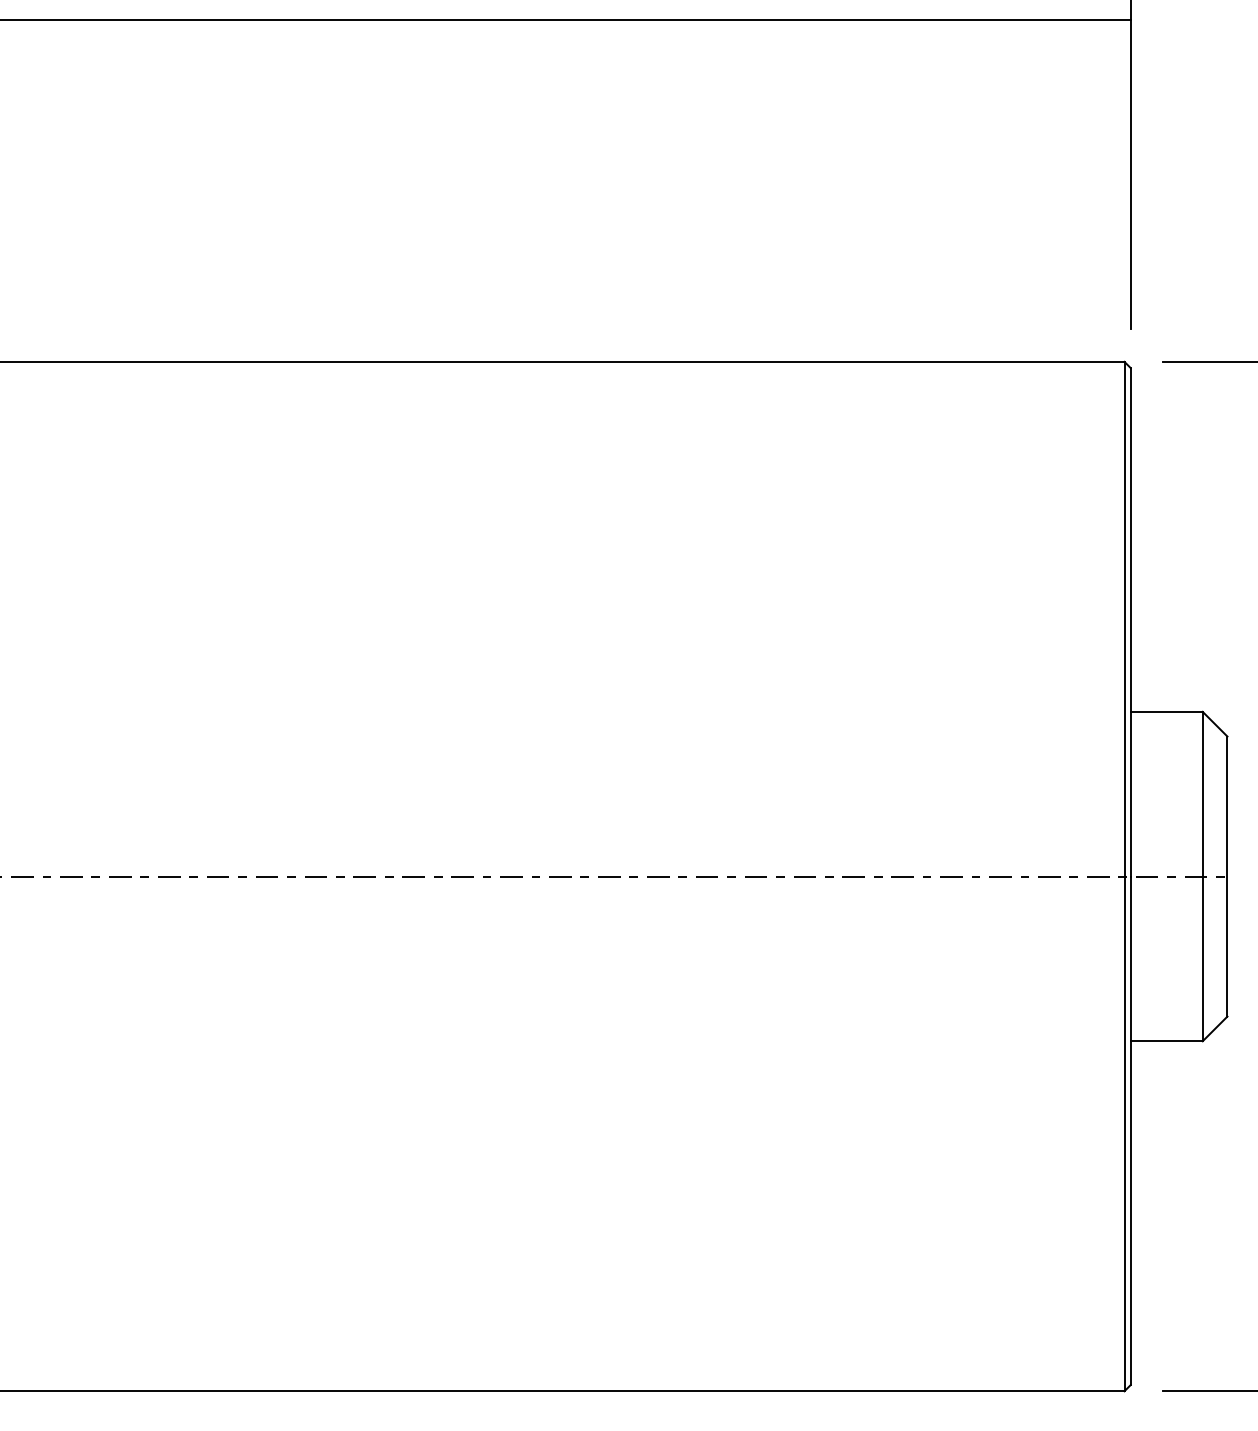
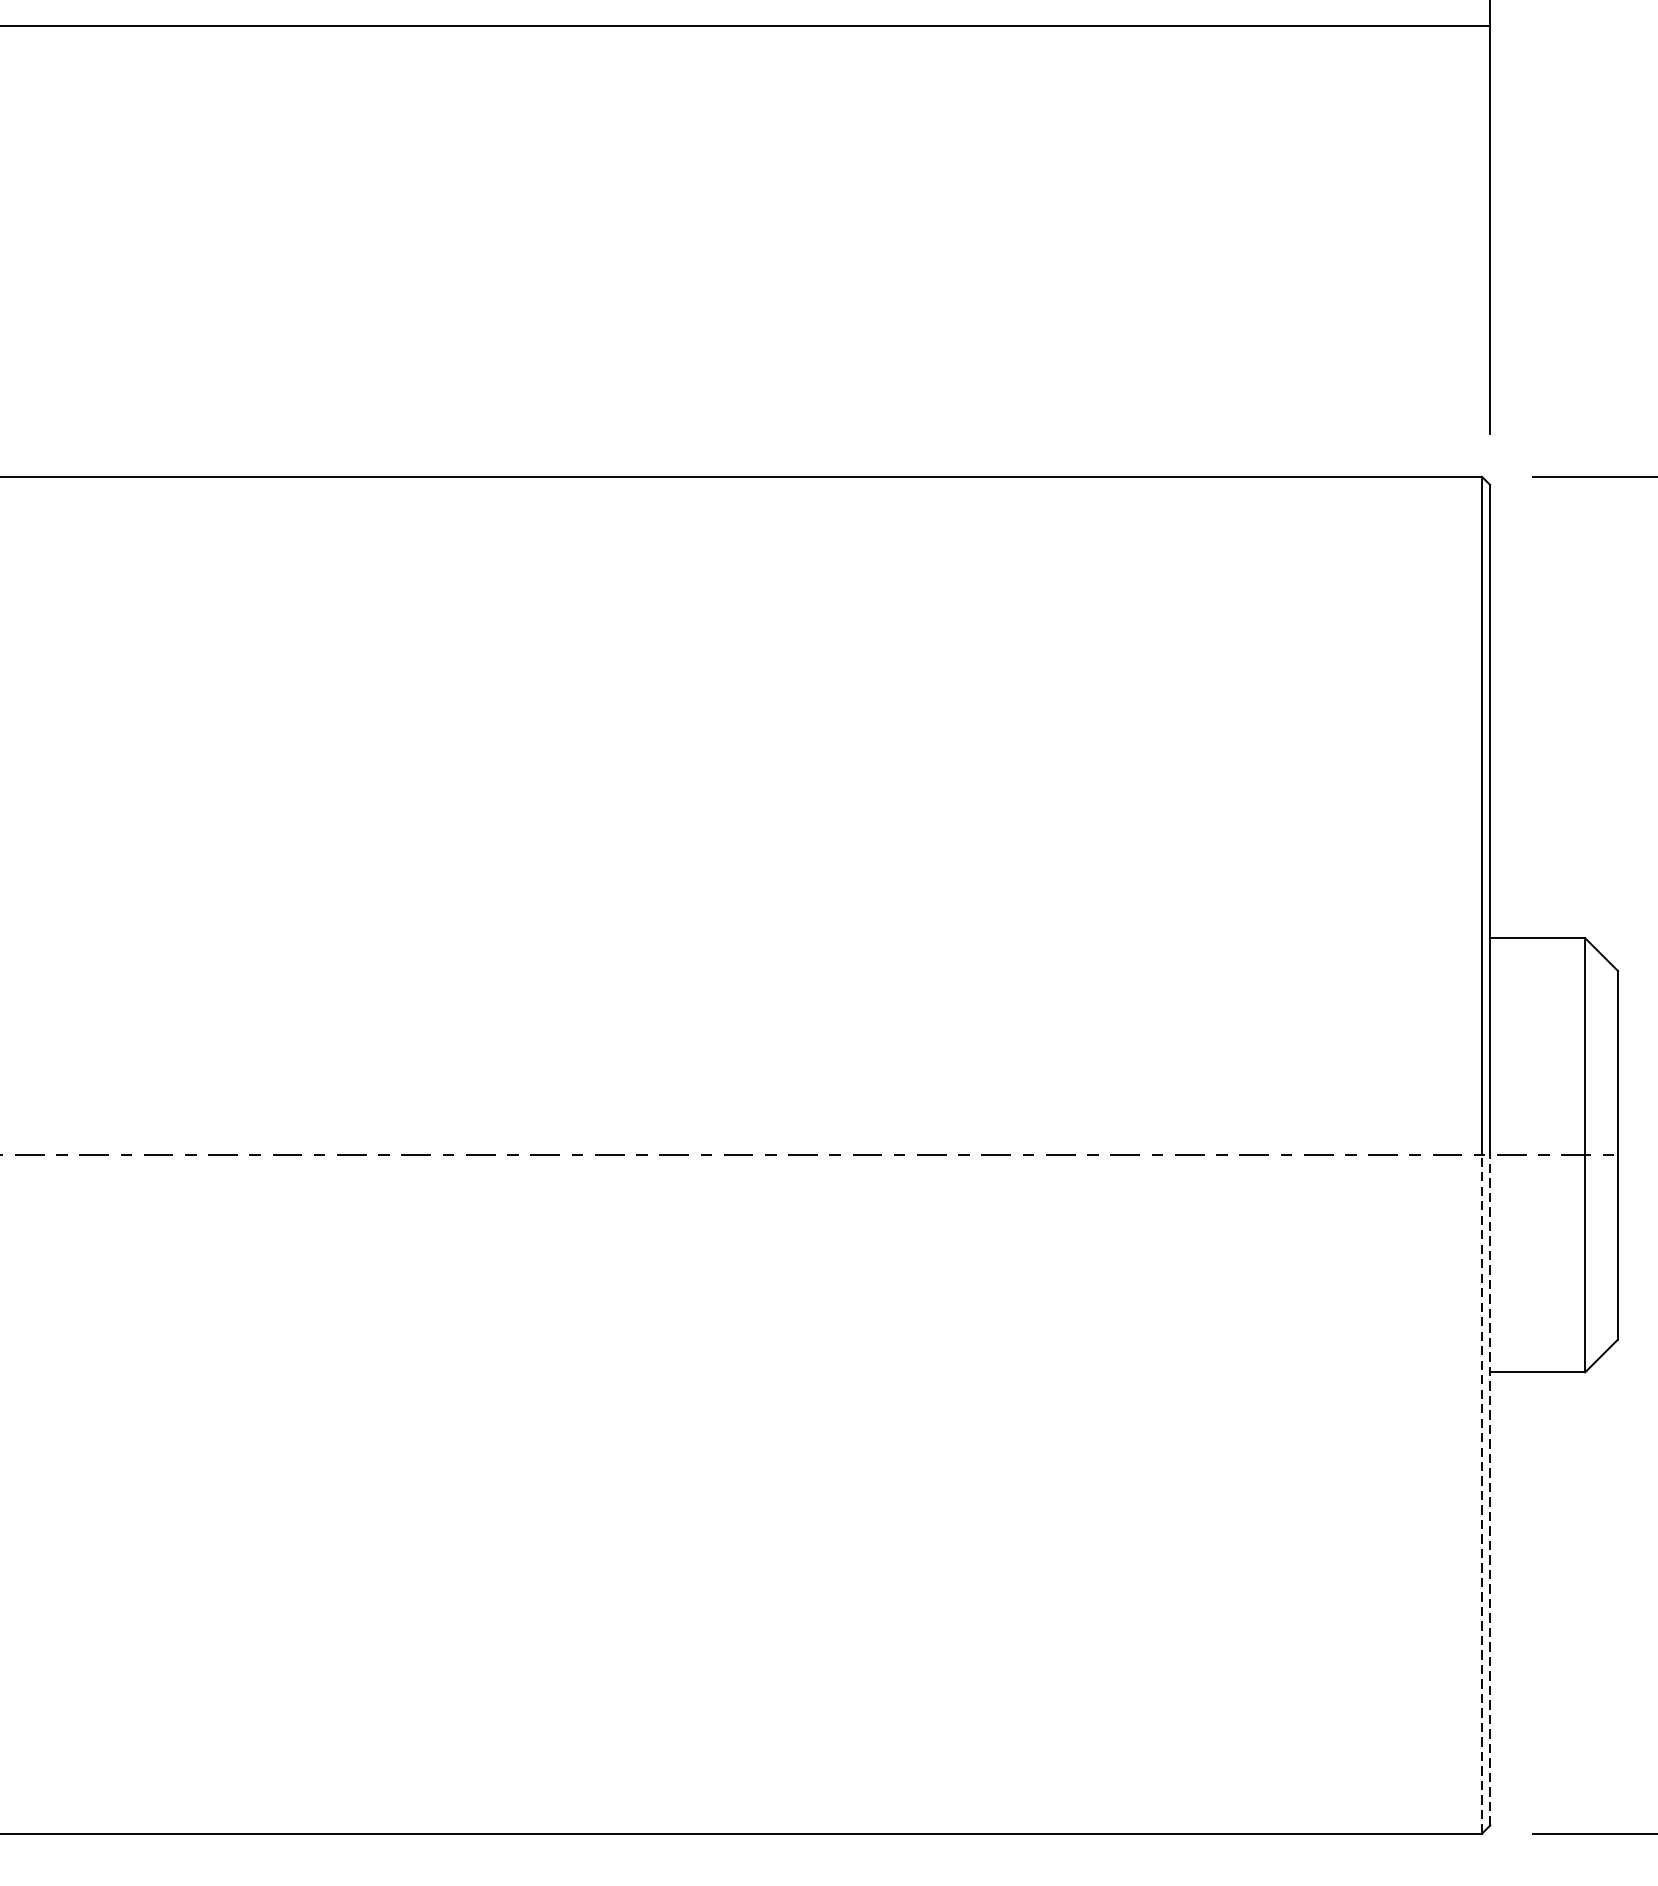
line: (1130, 1130) -> (1489, 1489), solid -> dashed
line: (1124, 1133) -> (1482, 1493), solid -> dashed

